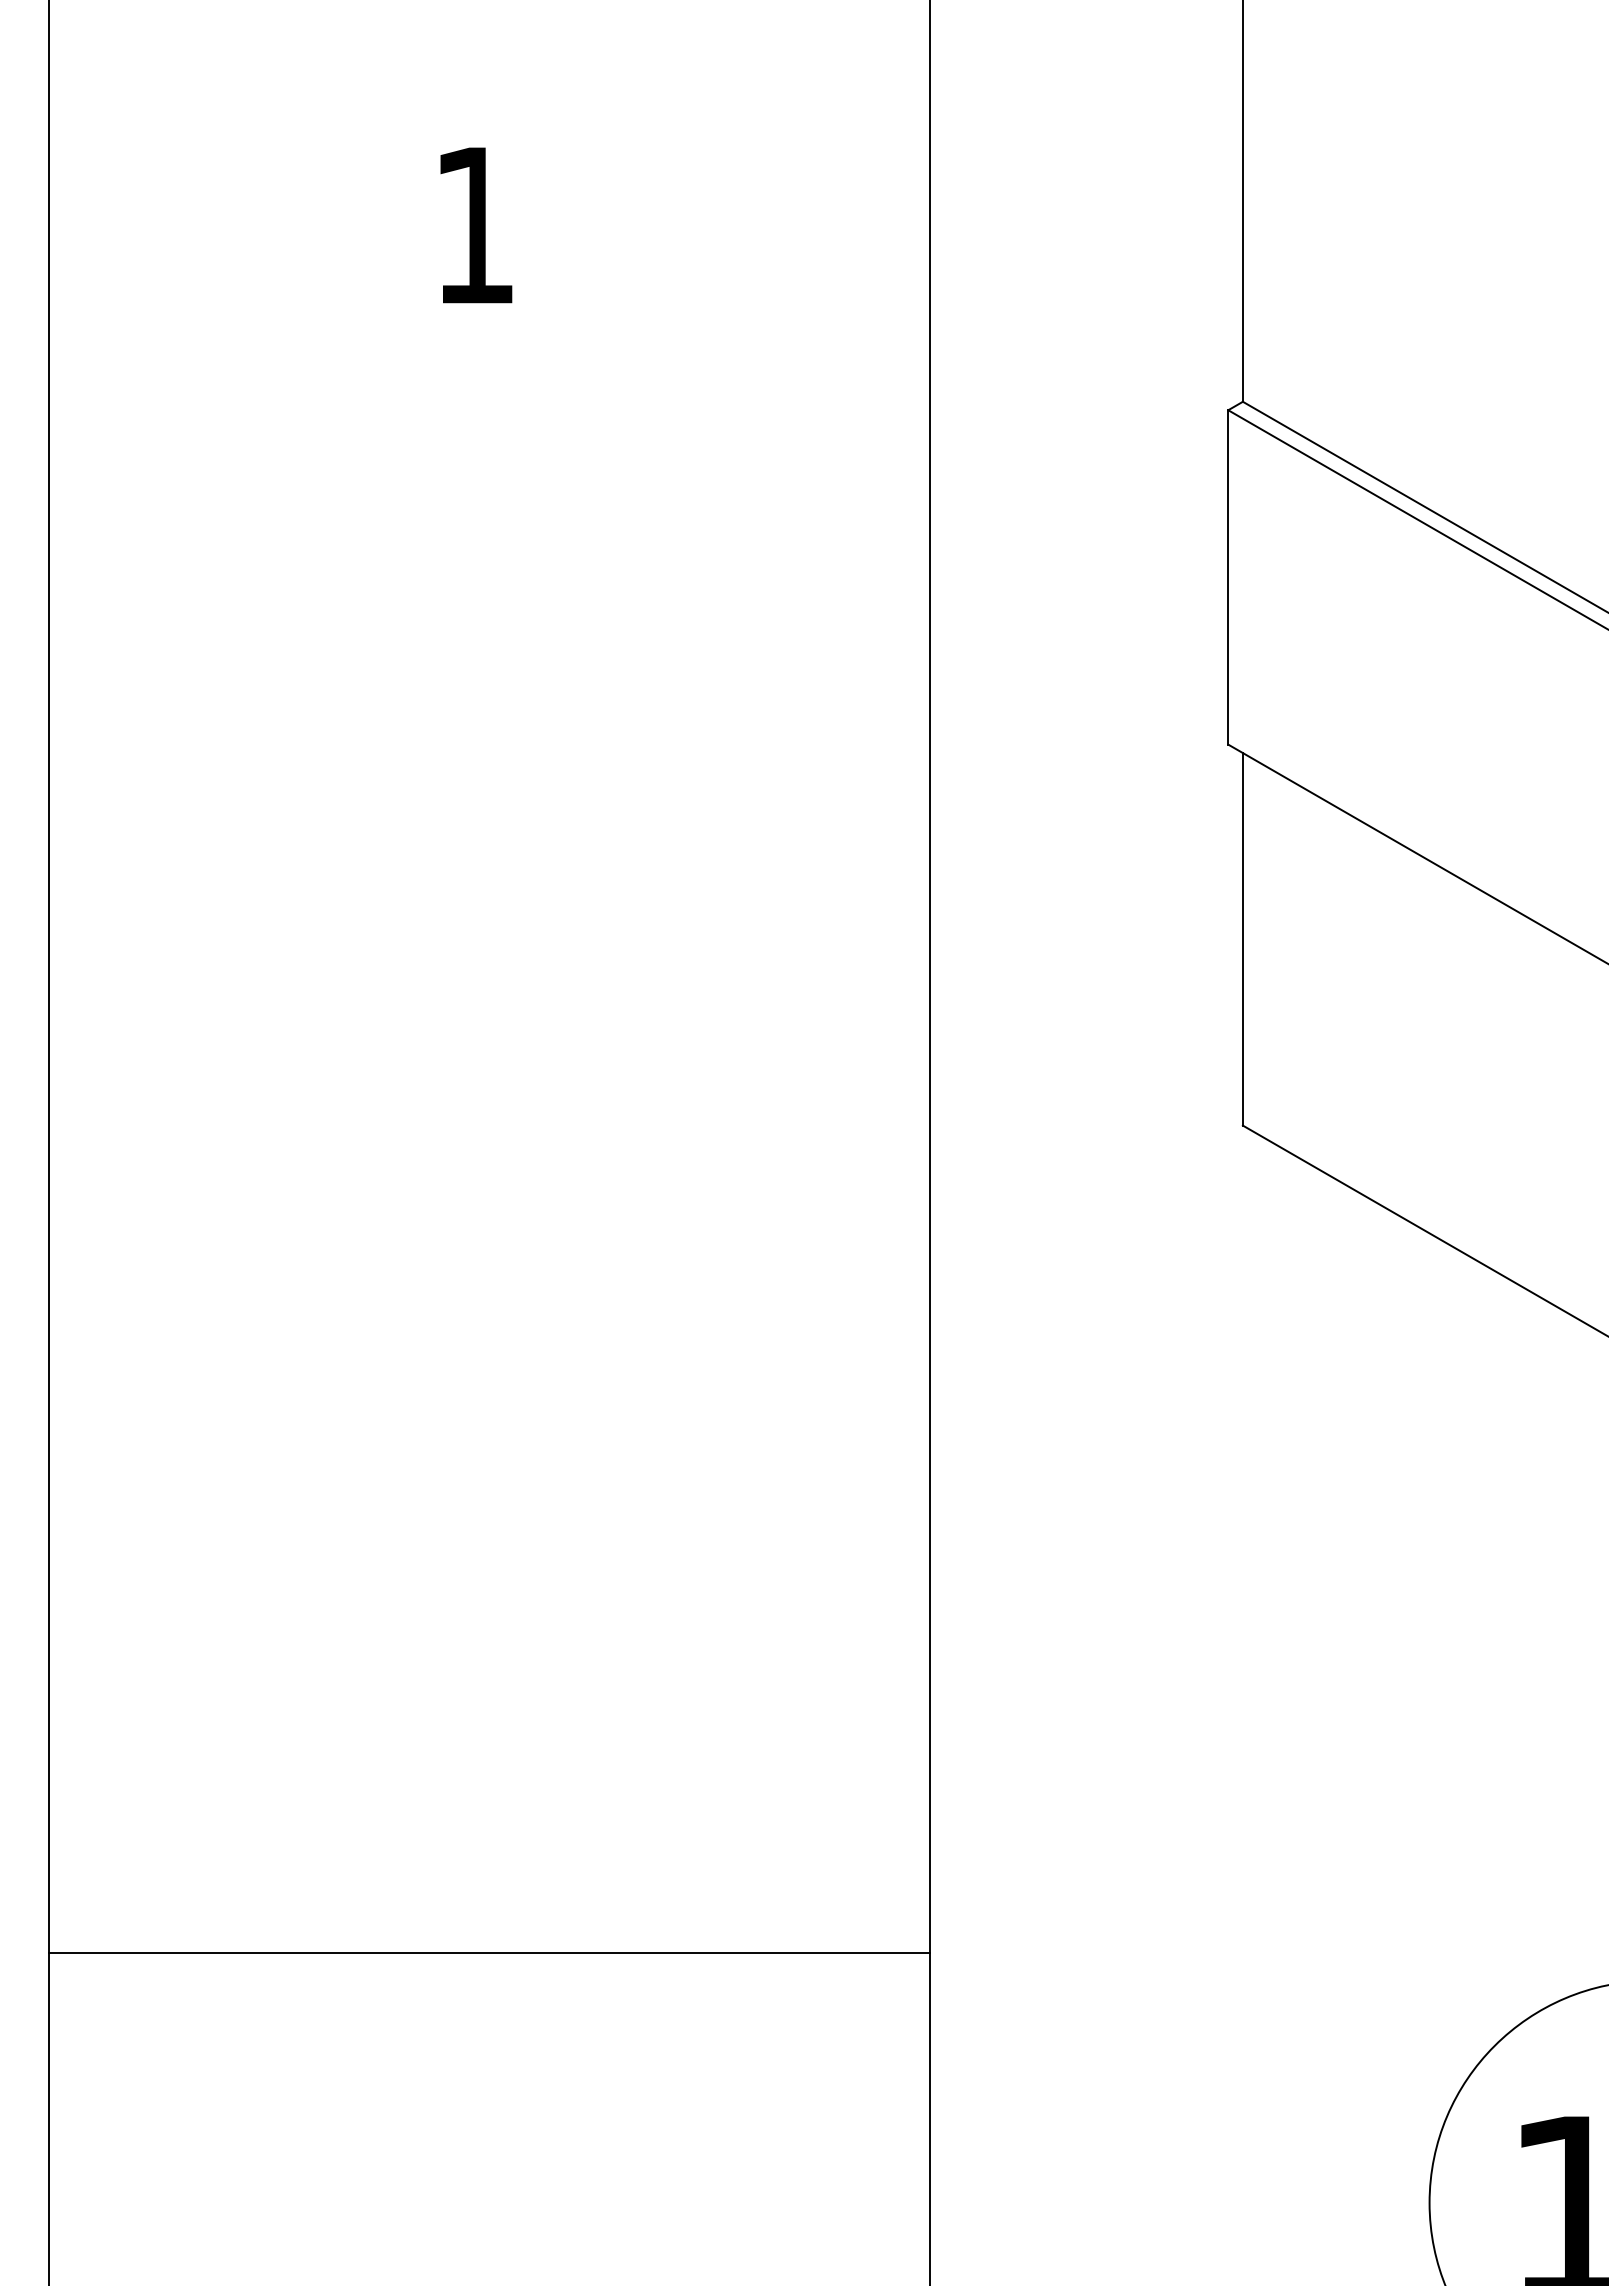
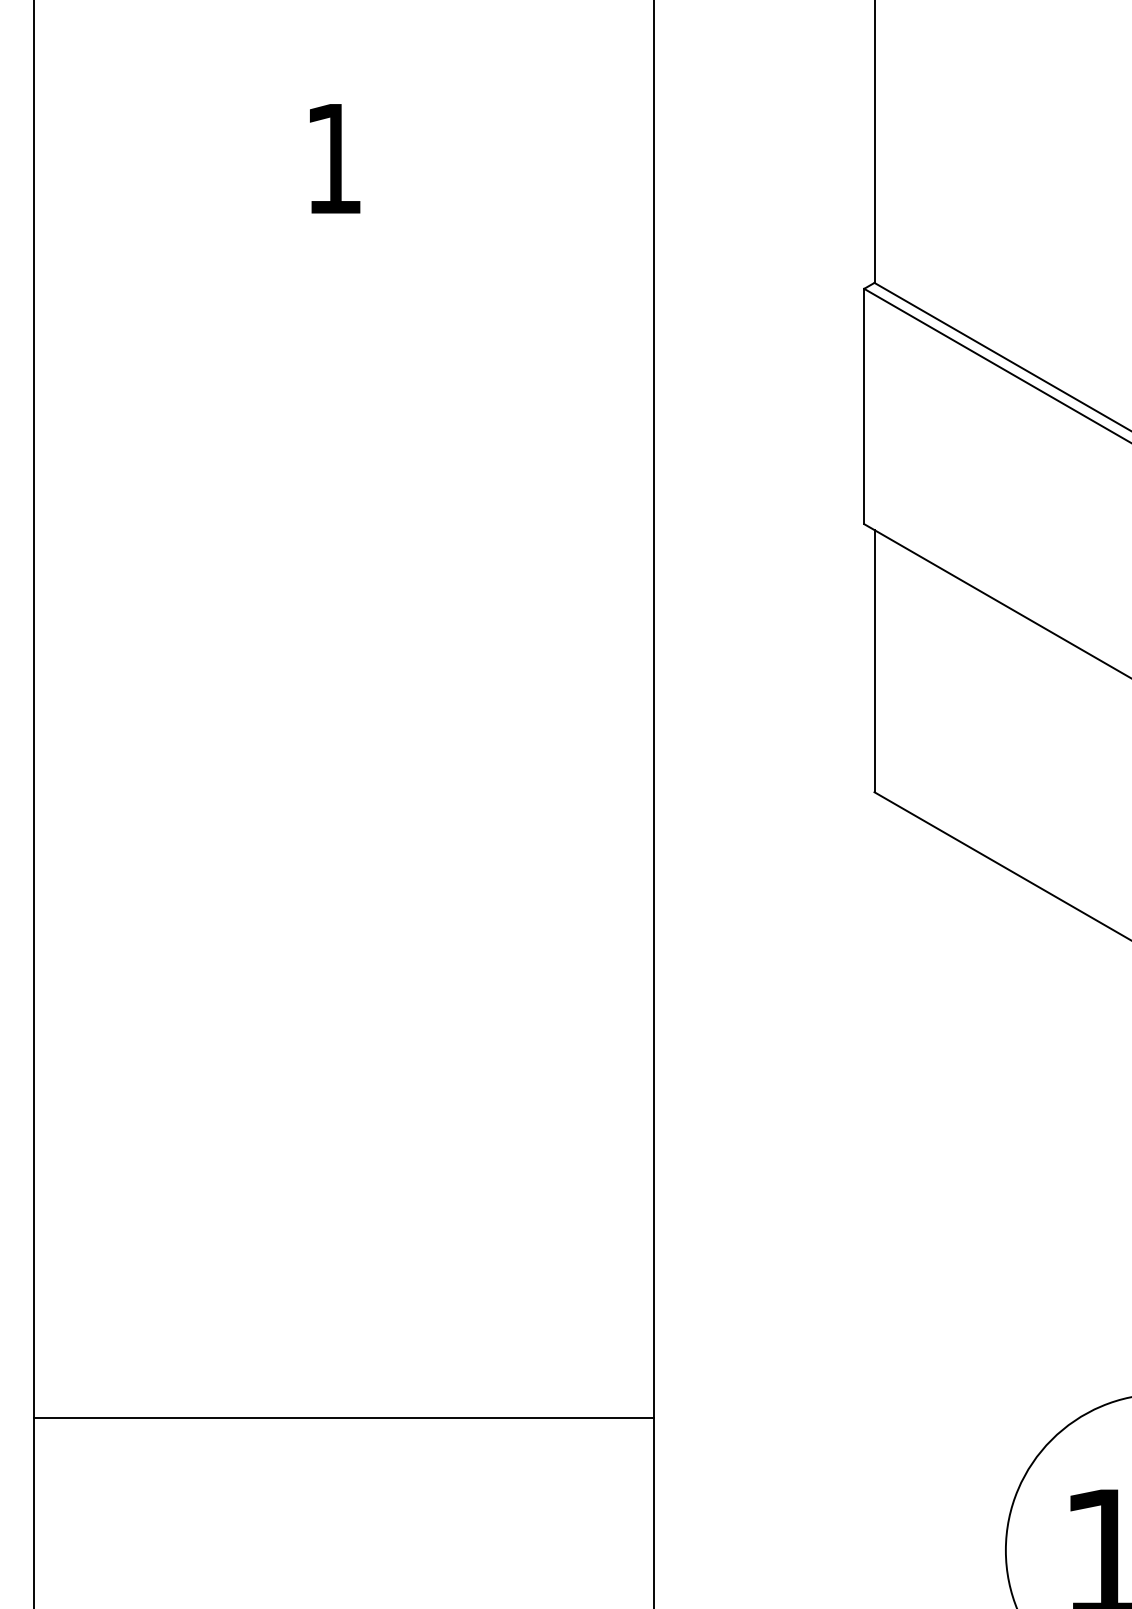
line: (488, 1953) -> (343, 1418), moved

